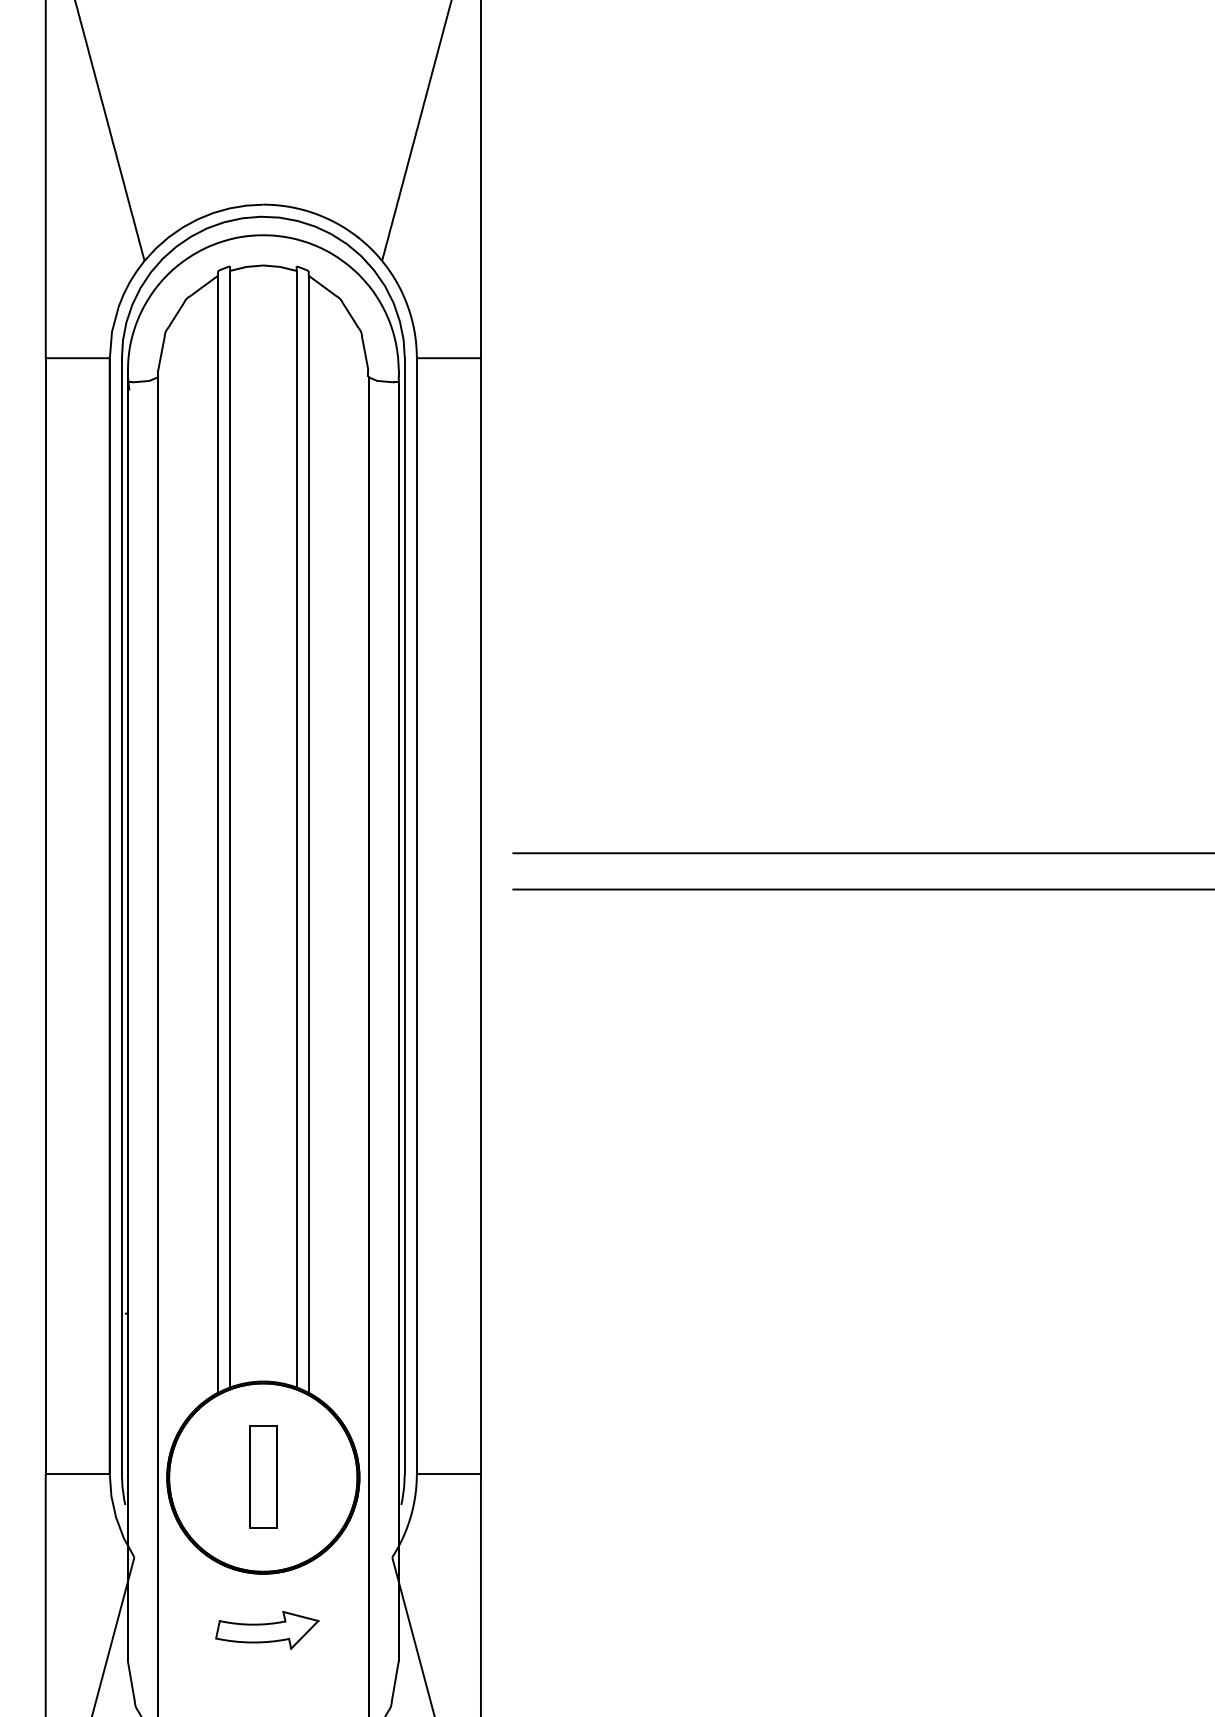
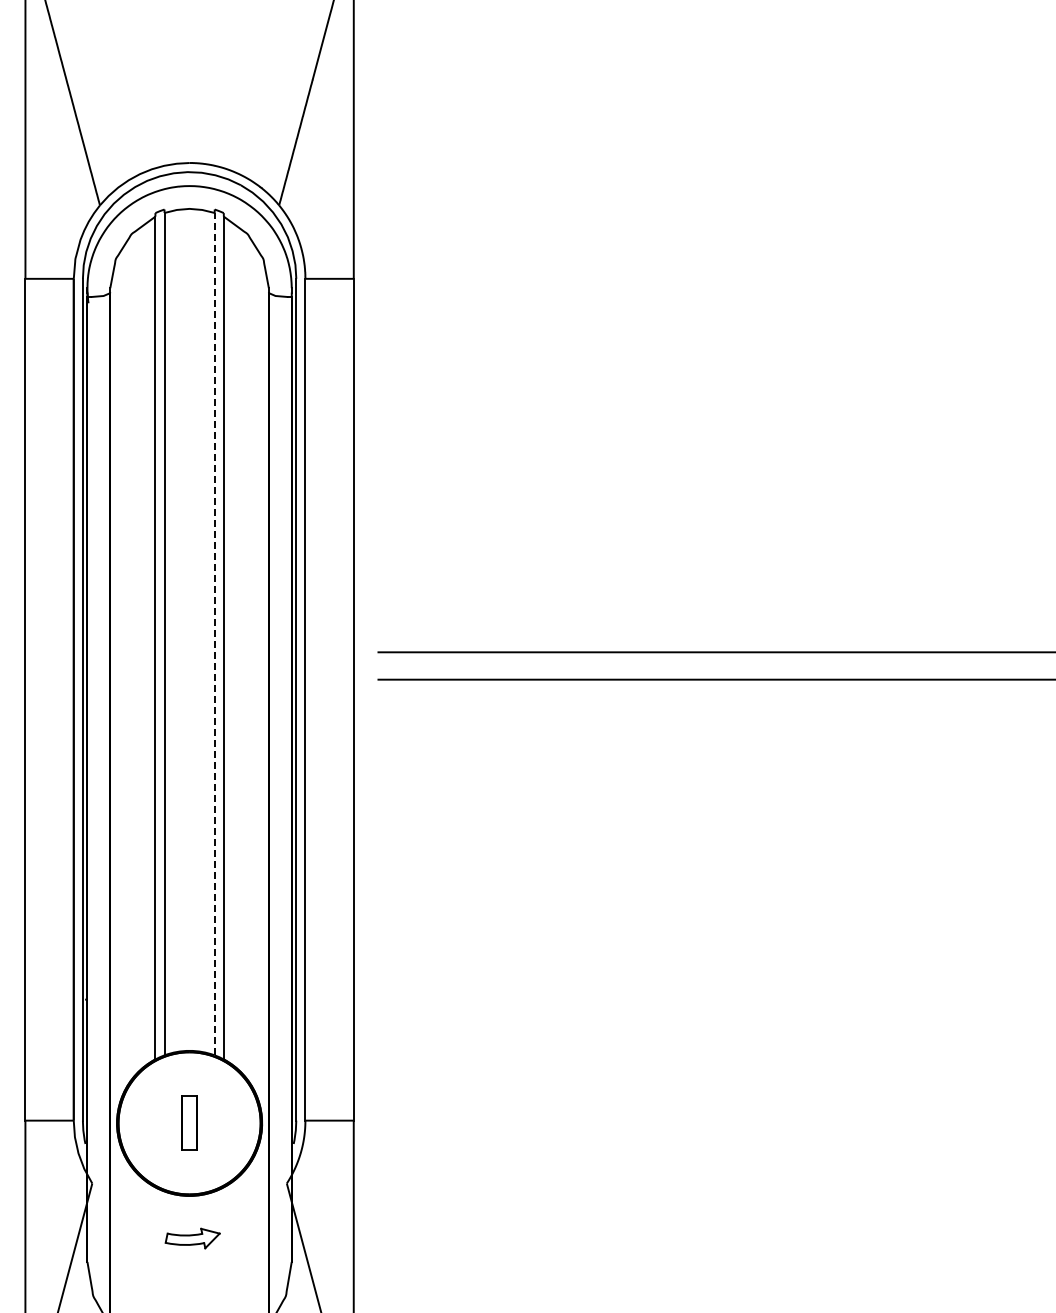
line: (296, 828) -> (214, 633), solid -> dashed
part: (263, 1476) -> (189, 1122), size x0.7
part: (267, 1630) -> (192, 1238), size x0.7

